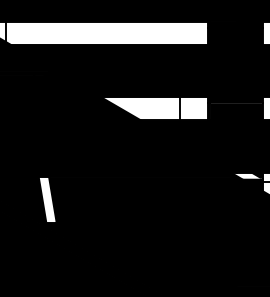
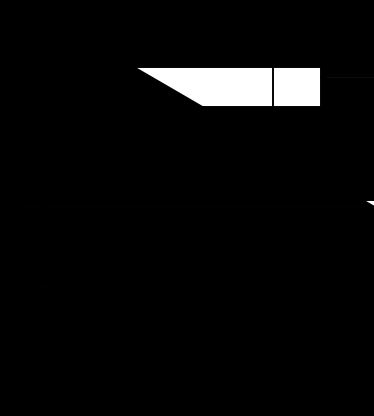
fill: (47, 199) -> (38, 246), added

